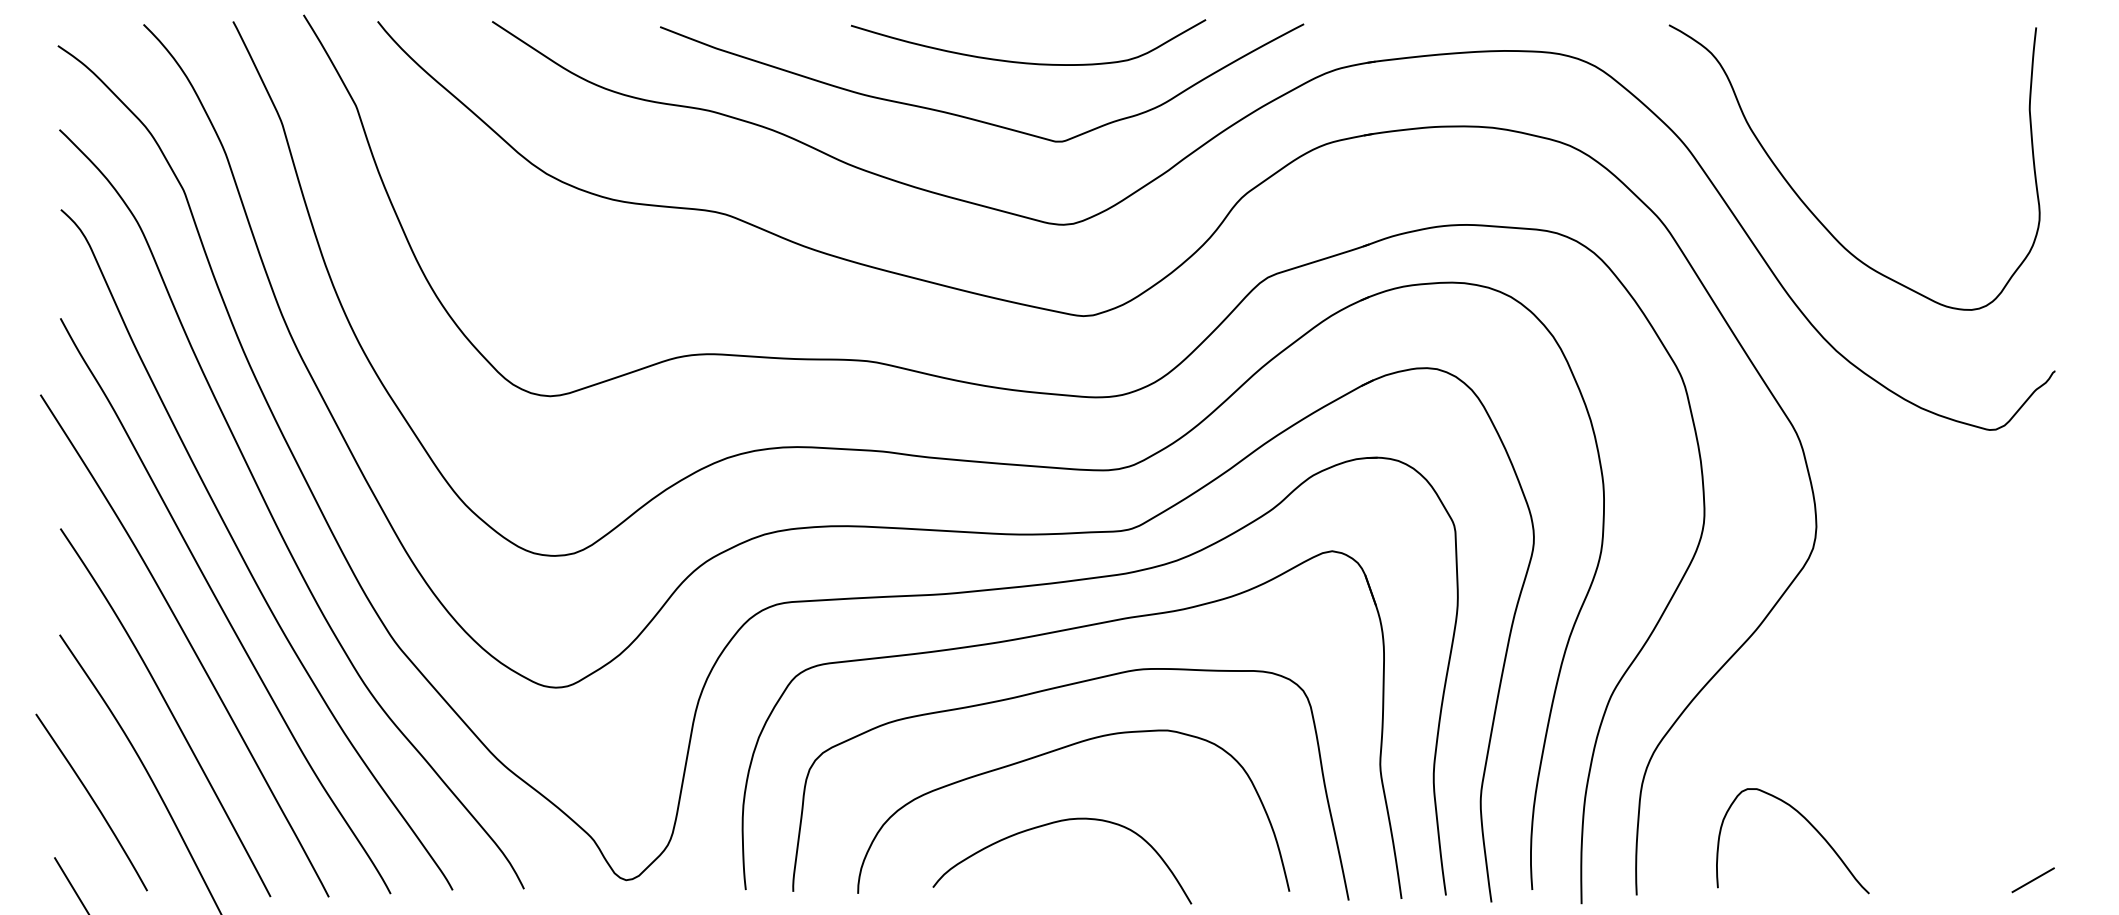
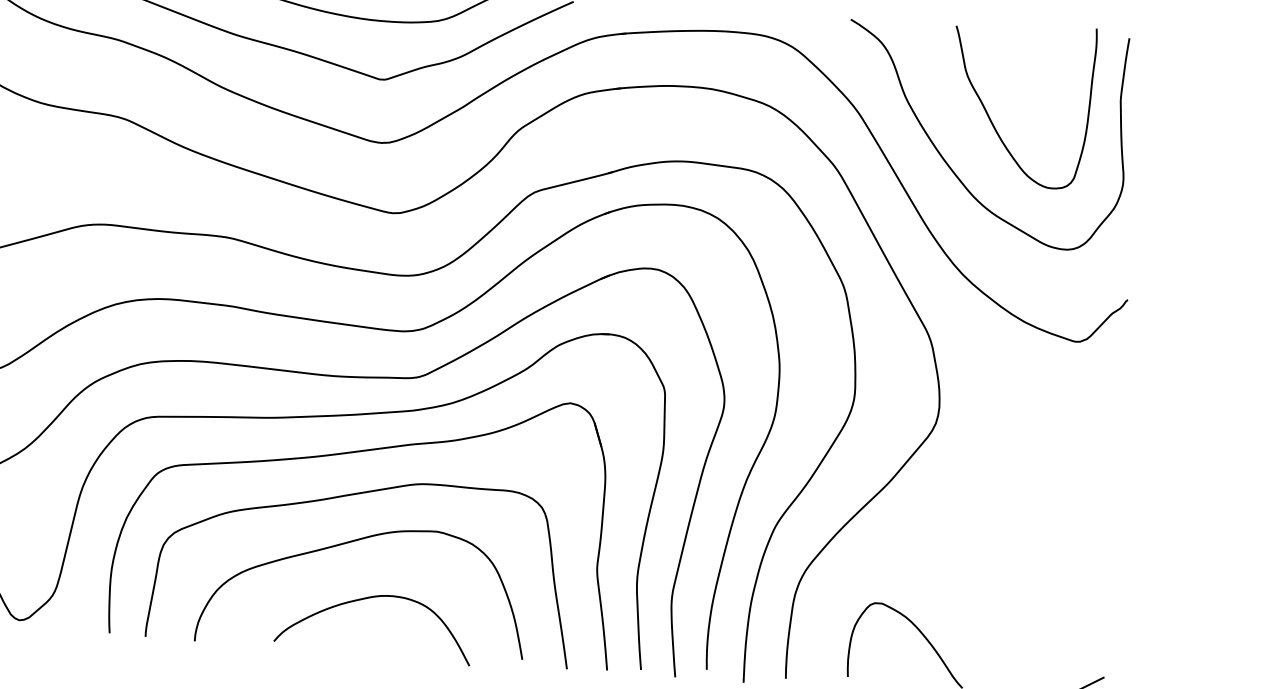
curve: (1861, 145) -> (991, 119), added
curve: (1051, 824) -> (366, 599), moved

